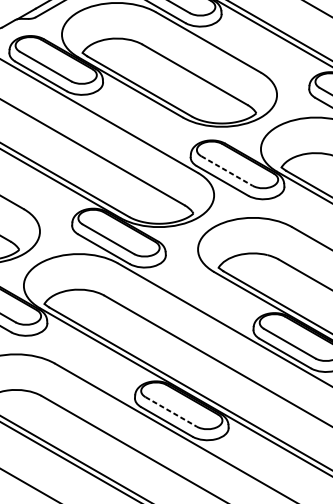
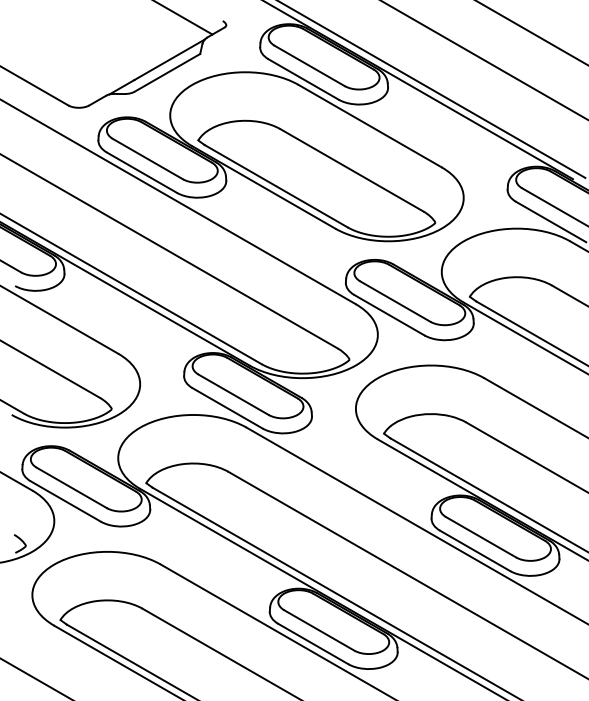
line: (227, 170) -> (395, 301), dashed -> solid
line: (171, 411) -> (319, 630), dashed -> solid

